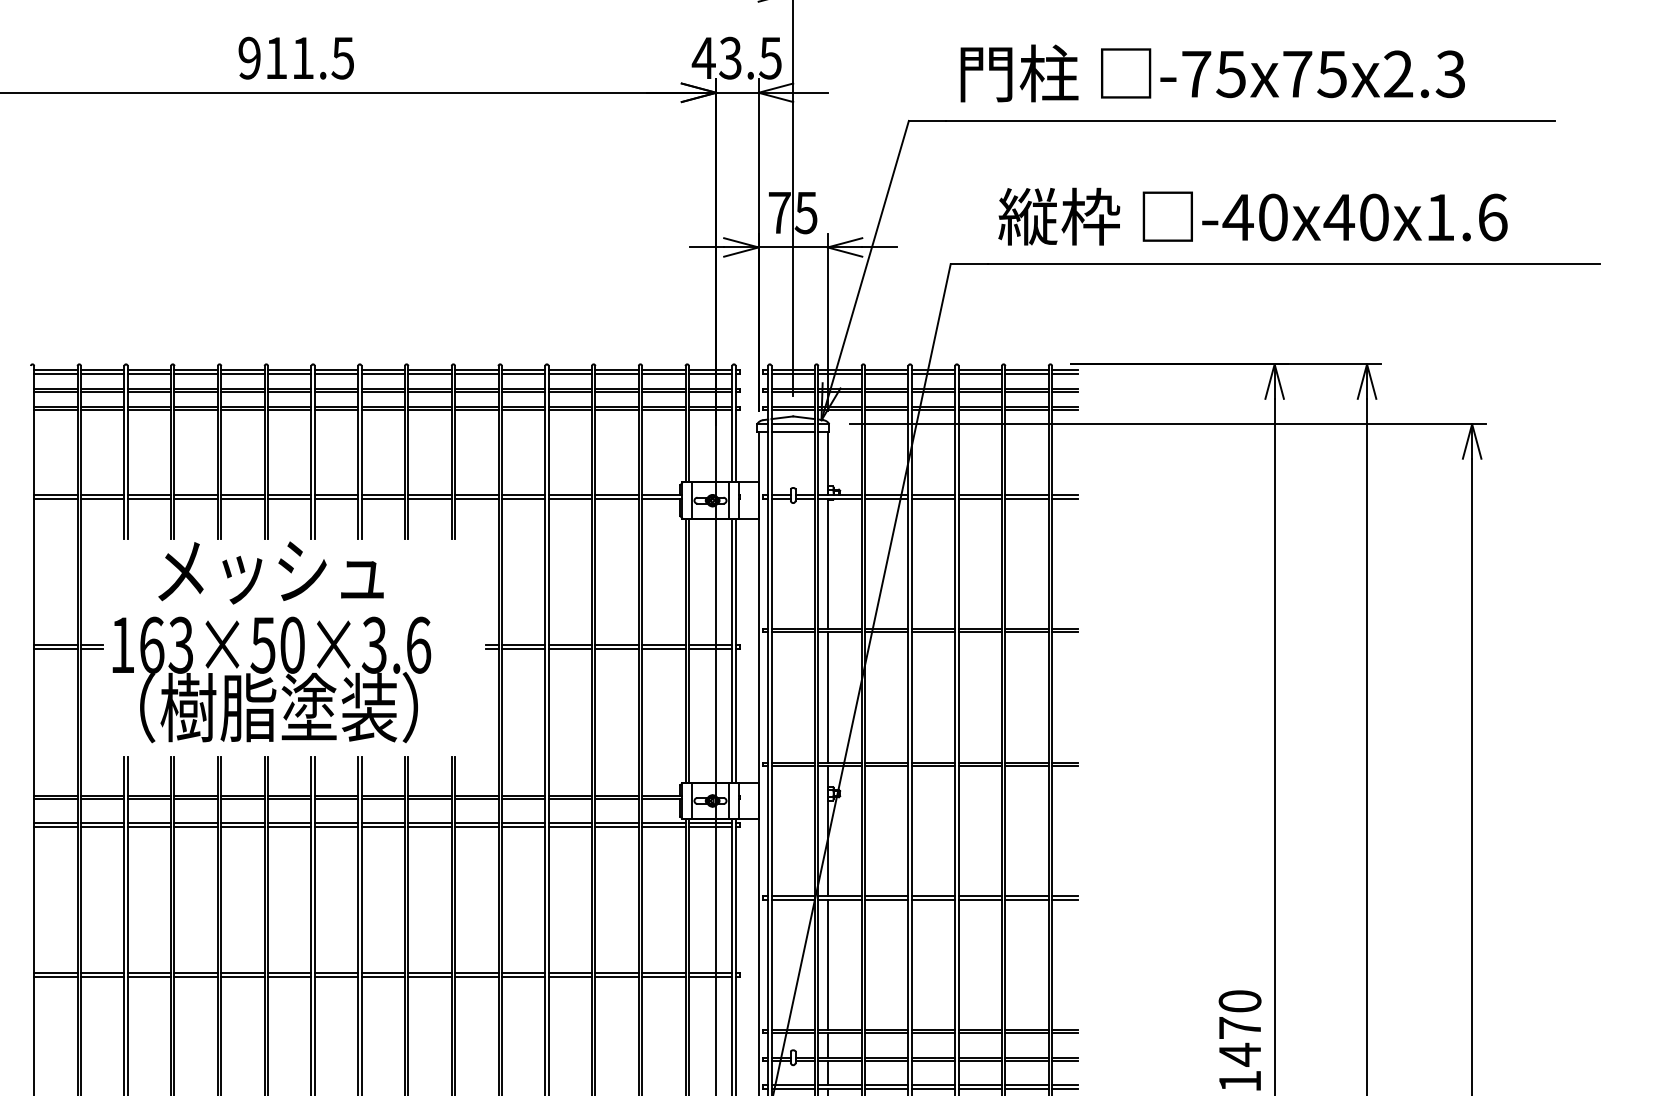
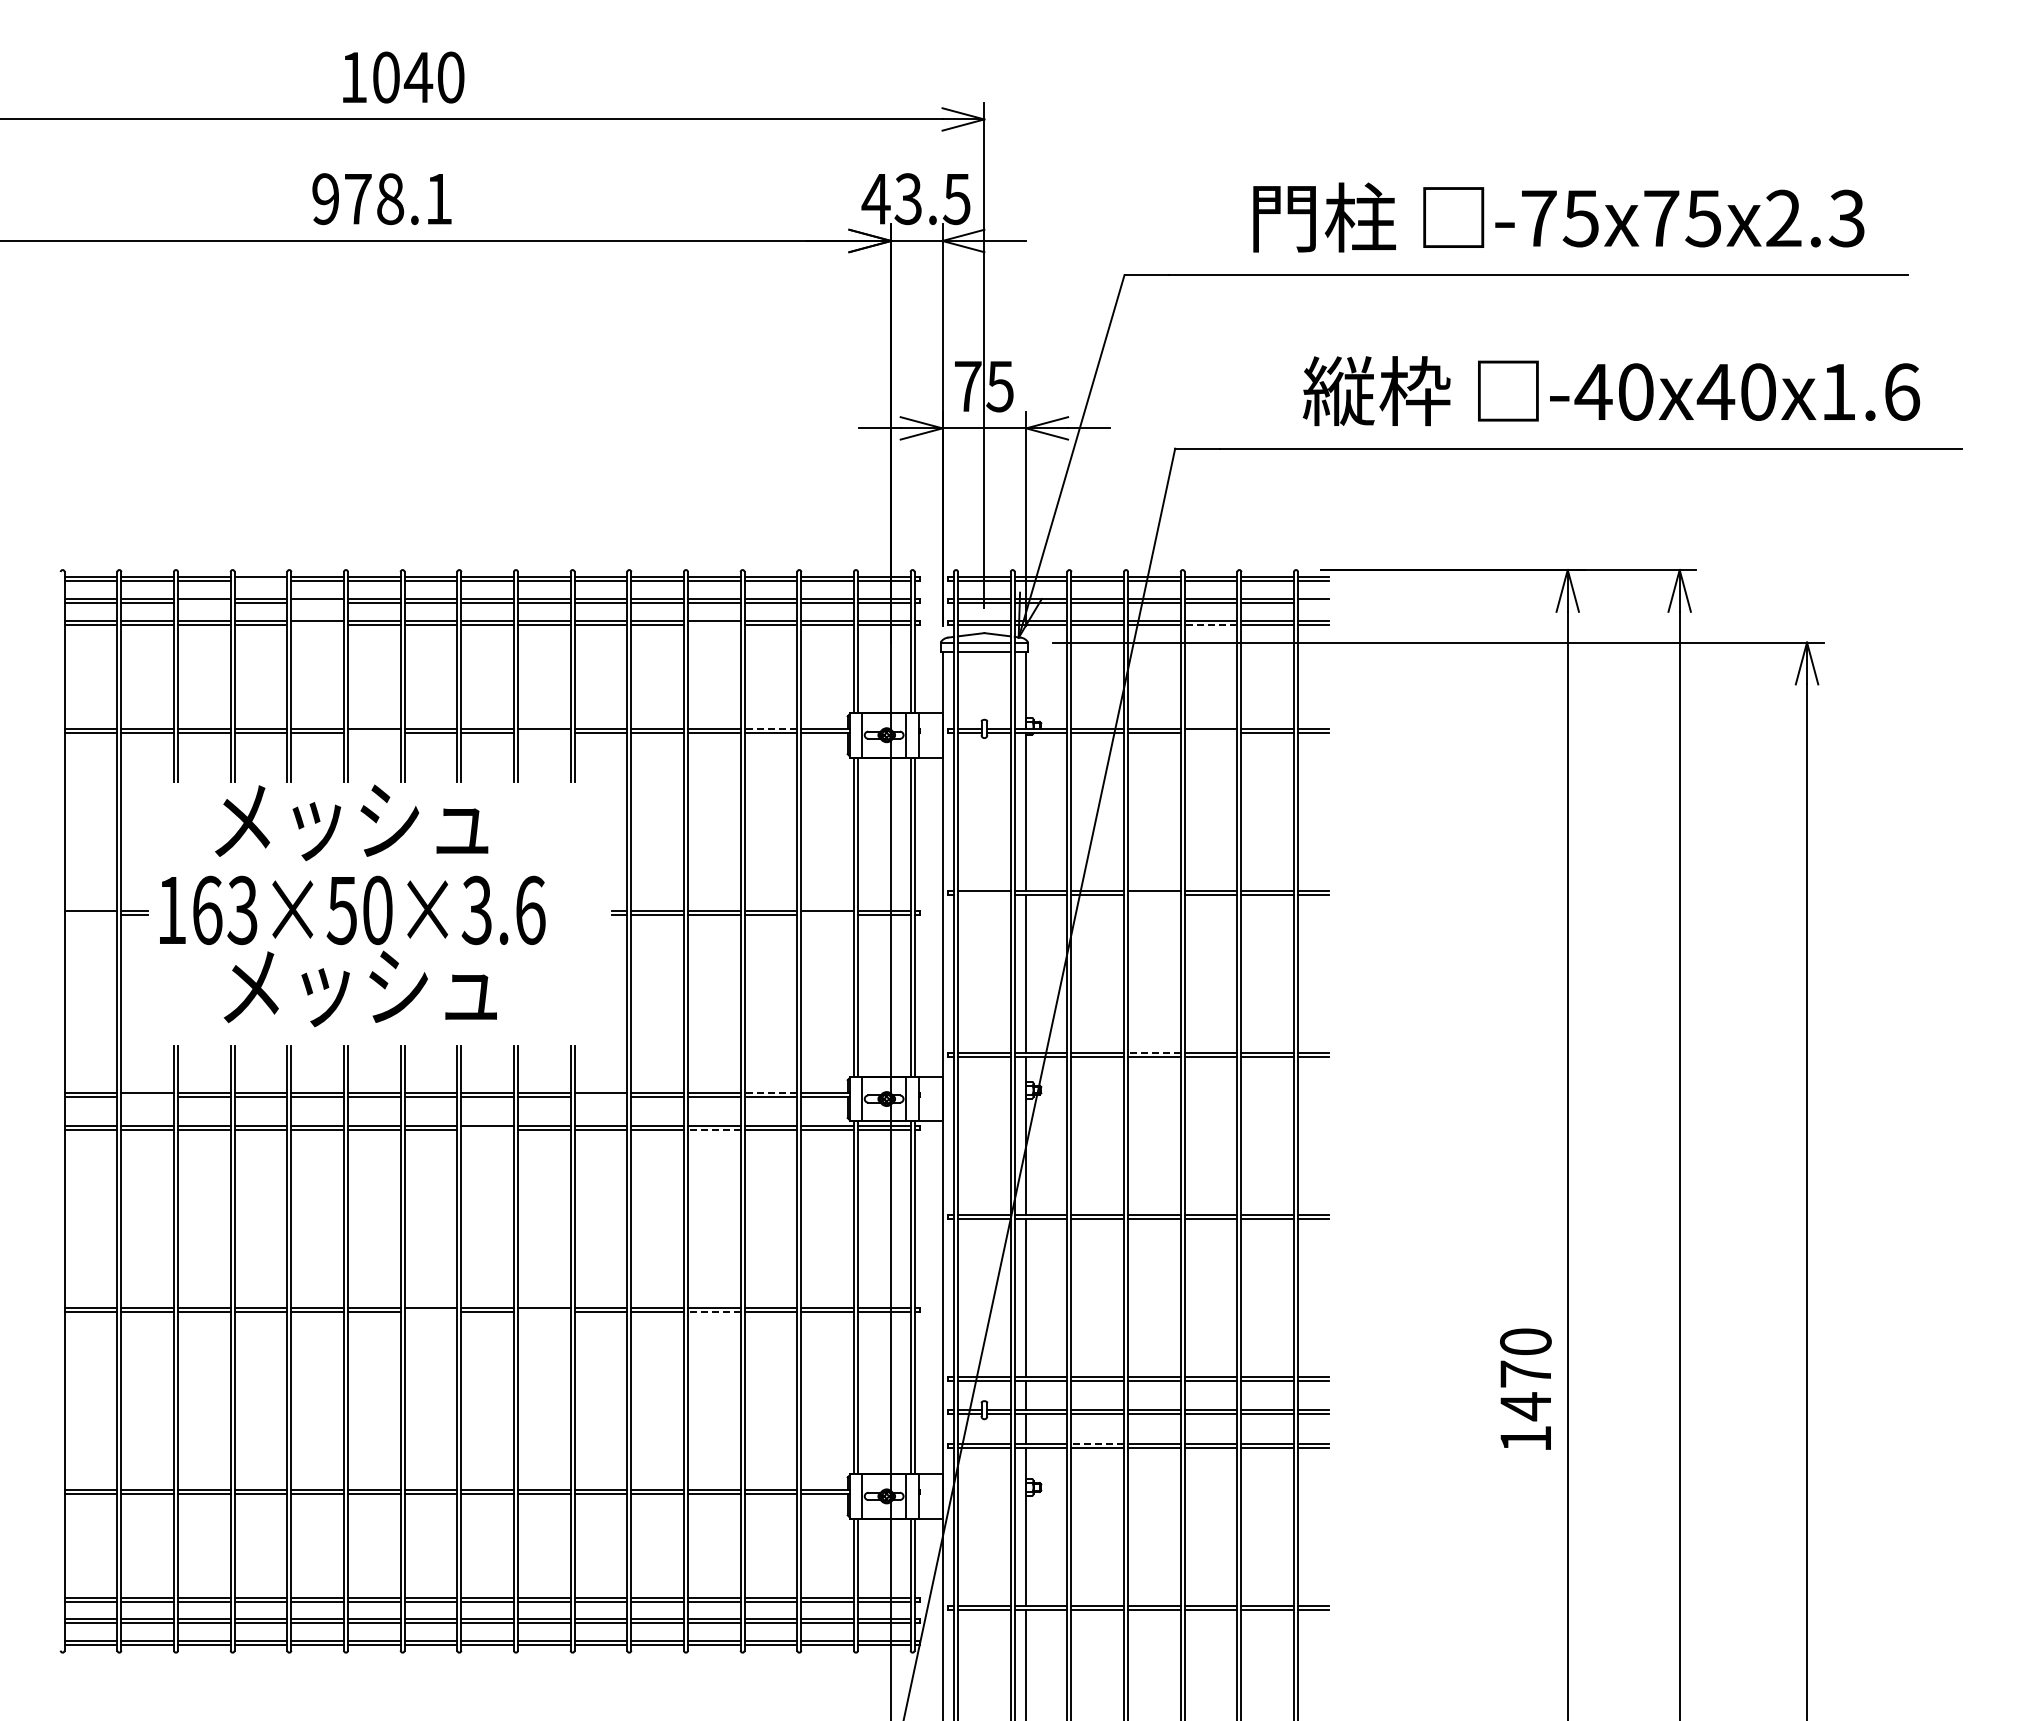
text: (309, 58) -> (398, 199), 911.5 -> 978.1
text: (1212, 73) -> (1558, 217), moved
text: (1252, 217) -> (1610, 391), moved
line: (195, 373) -> (260, 581), removed
line: (149, 391) -> (204, 603), removed
line: (242, 391) -> (317, 603), removed
line: (1064, 391) -> (1313, 603), removed
line: (242, 410) -> (317, 625), removed
line: (569, 410) -> (713, 625), removed
line: (979, 410) -> (1210, 625), solid -> dashed
line: (616, 495) -> (770, 728), solid -> dashed
line: (289, 498) -> (374, 732), removed
line: (430, 498) -> (544, 732), removed
line: (979, 498) -> (1210, 732), removed
line: (793, 632) -> (984, 894), removed
line: (933, 632) -> (1154, 894), removed
line: (55, 648) -> (90, 914), removed
line: (663, 648) -> (827, 914), removed
text: (279, 707) -> (361, 985), （樹脂塗装） -> メッシュ
line: (932, 762) -> (1153, 1052), solid -> dashed
line: (616, 795) -> (770, 1092), solid -> dashed
line: (102, 798) -> (147, 1096), removed
line: (476, 798) -> (600, 1096), removed
line: (383, 826) -> (487, 1130), removed
line: (569, 826) -> (713, 1130), solid -> dashed
line: (336, 977) -> (430, 1312), removed
line: (430, 977) -> (544, 1312), removed
line: (569, 977) -> (713, 1312), solid -> dashed
line: (886, 1085) -> (1097, 1443), solid -> dashed

